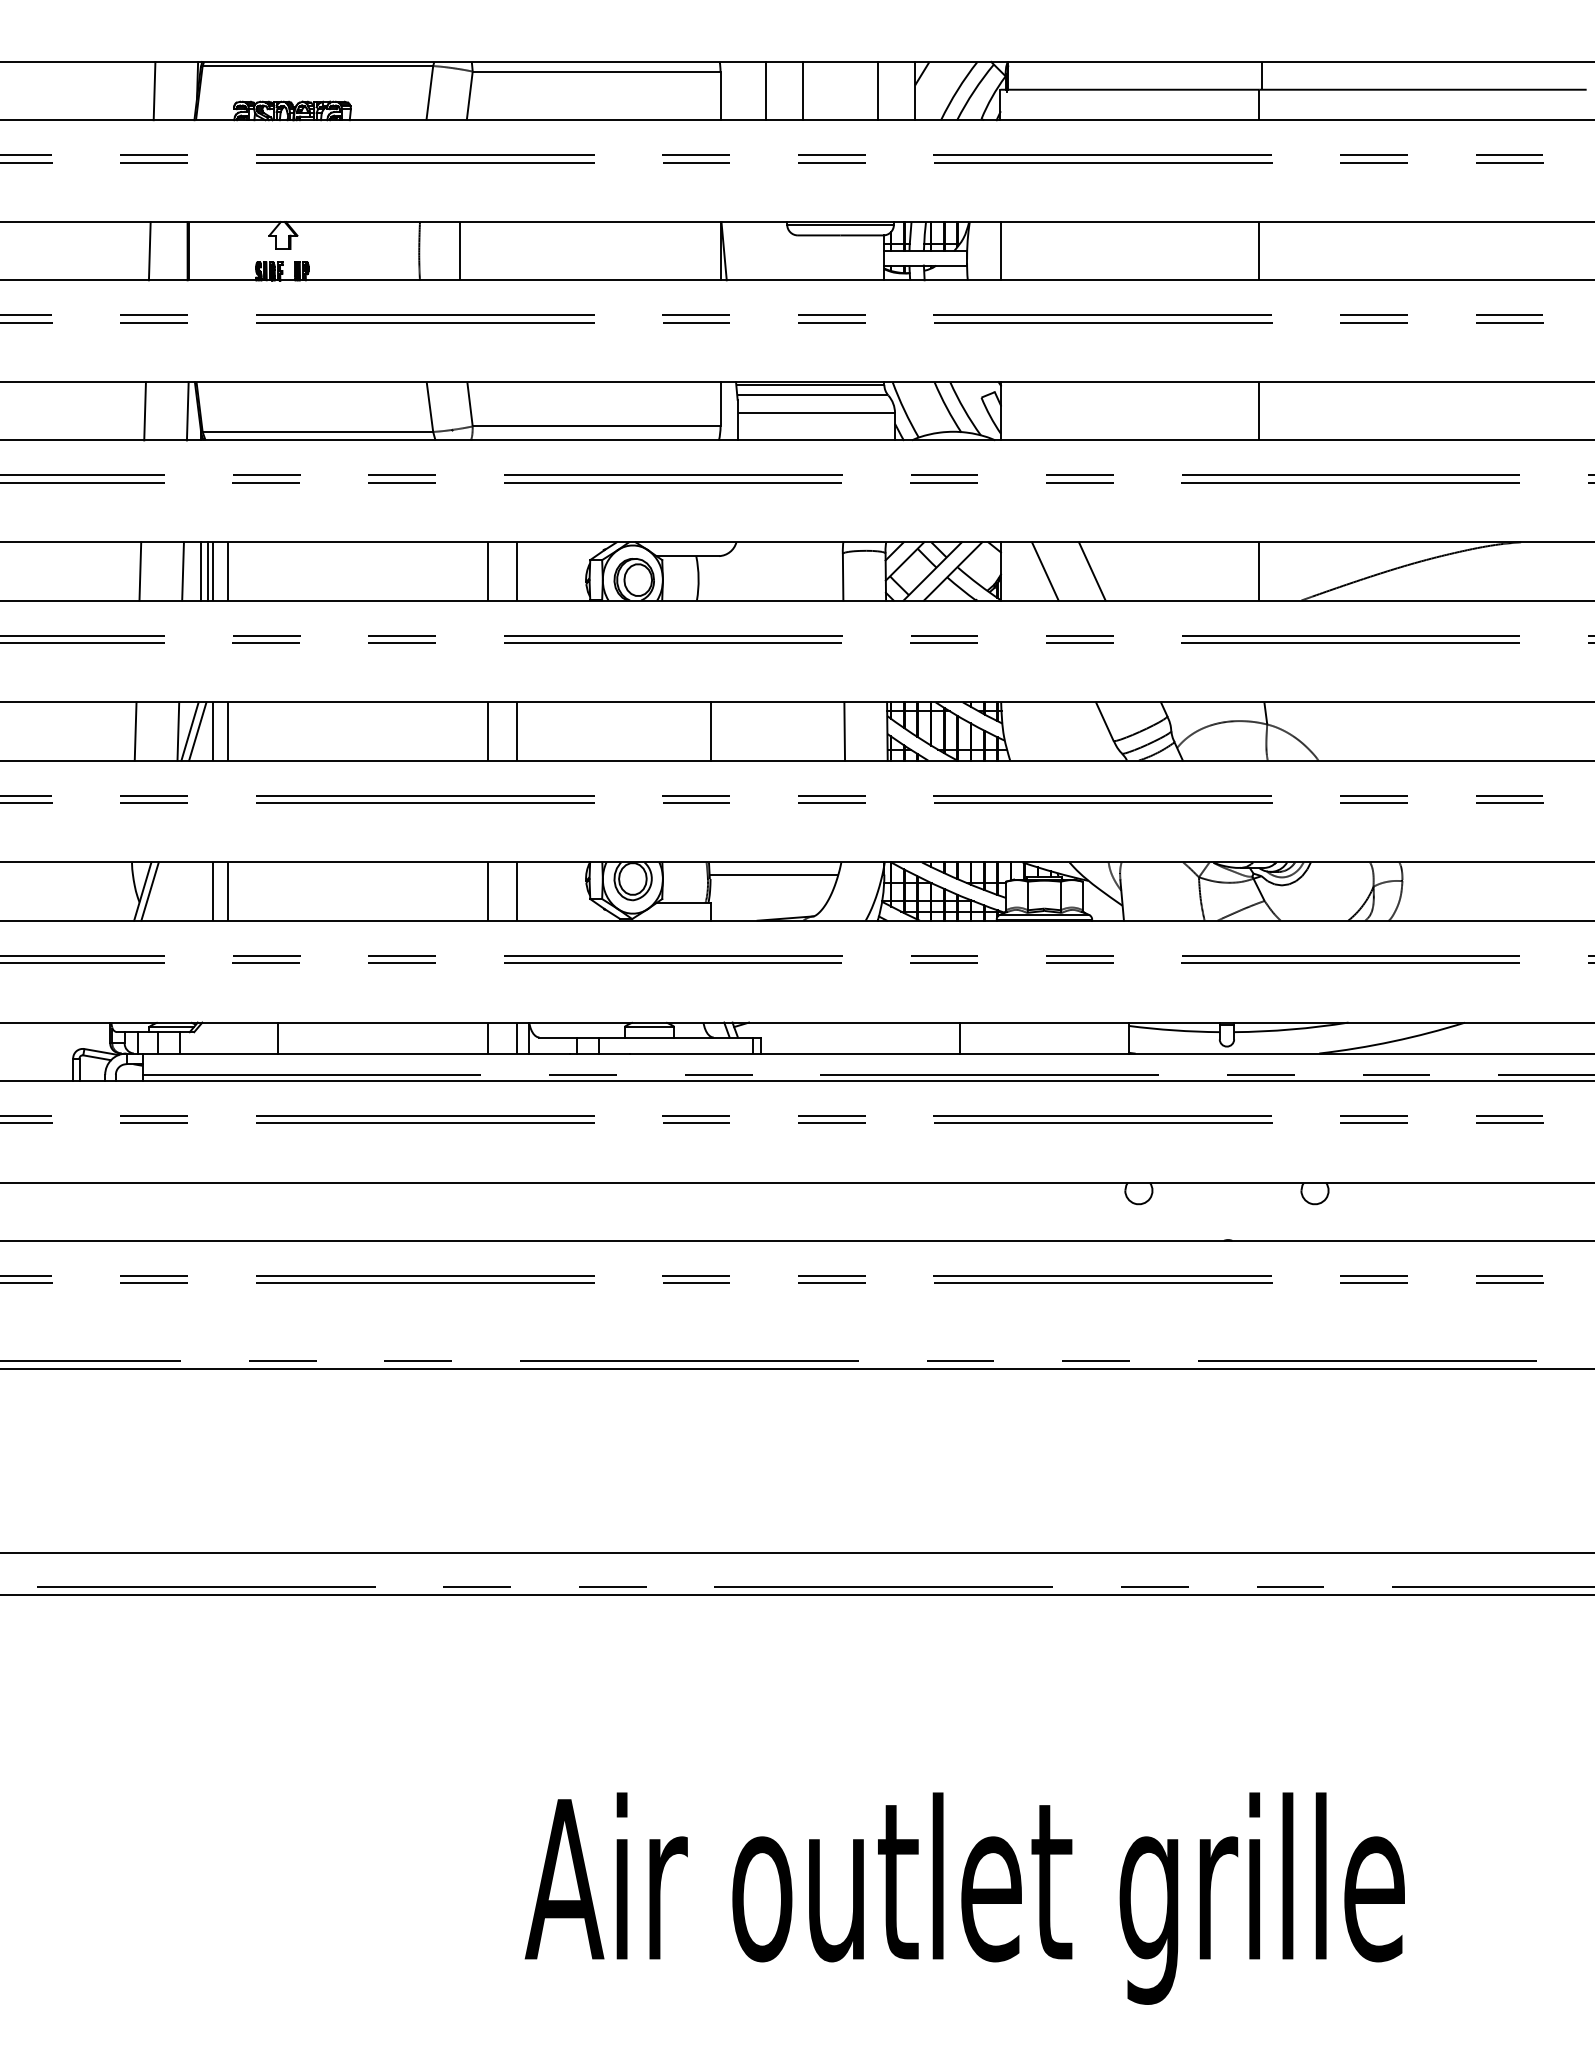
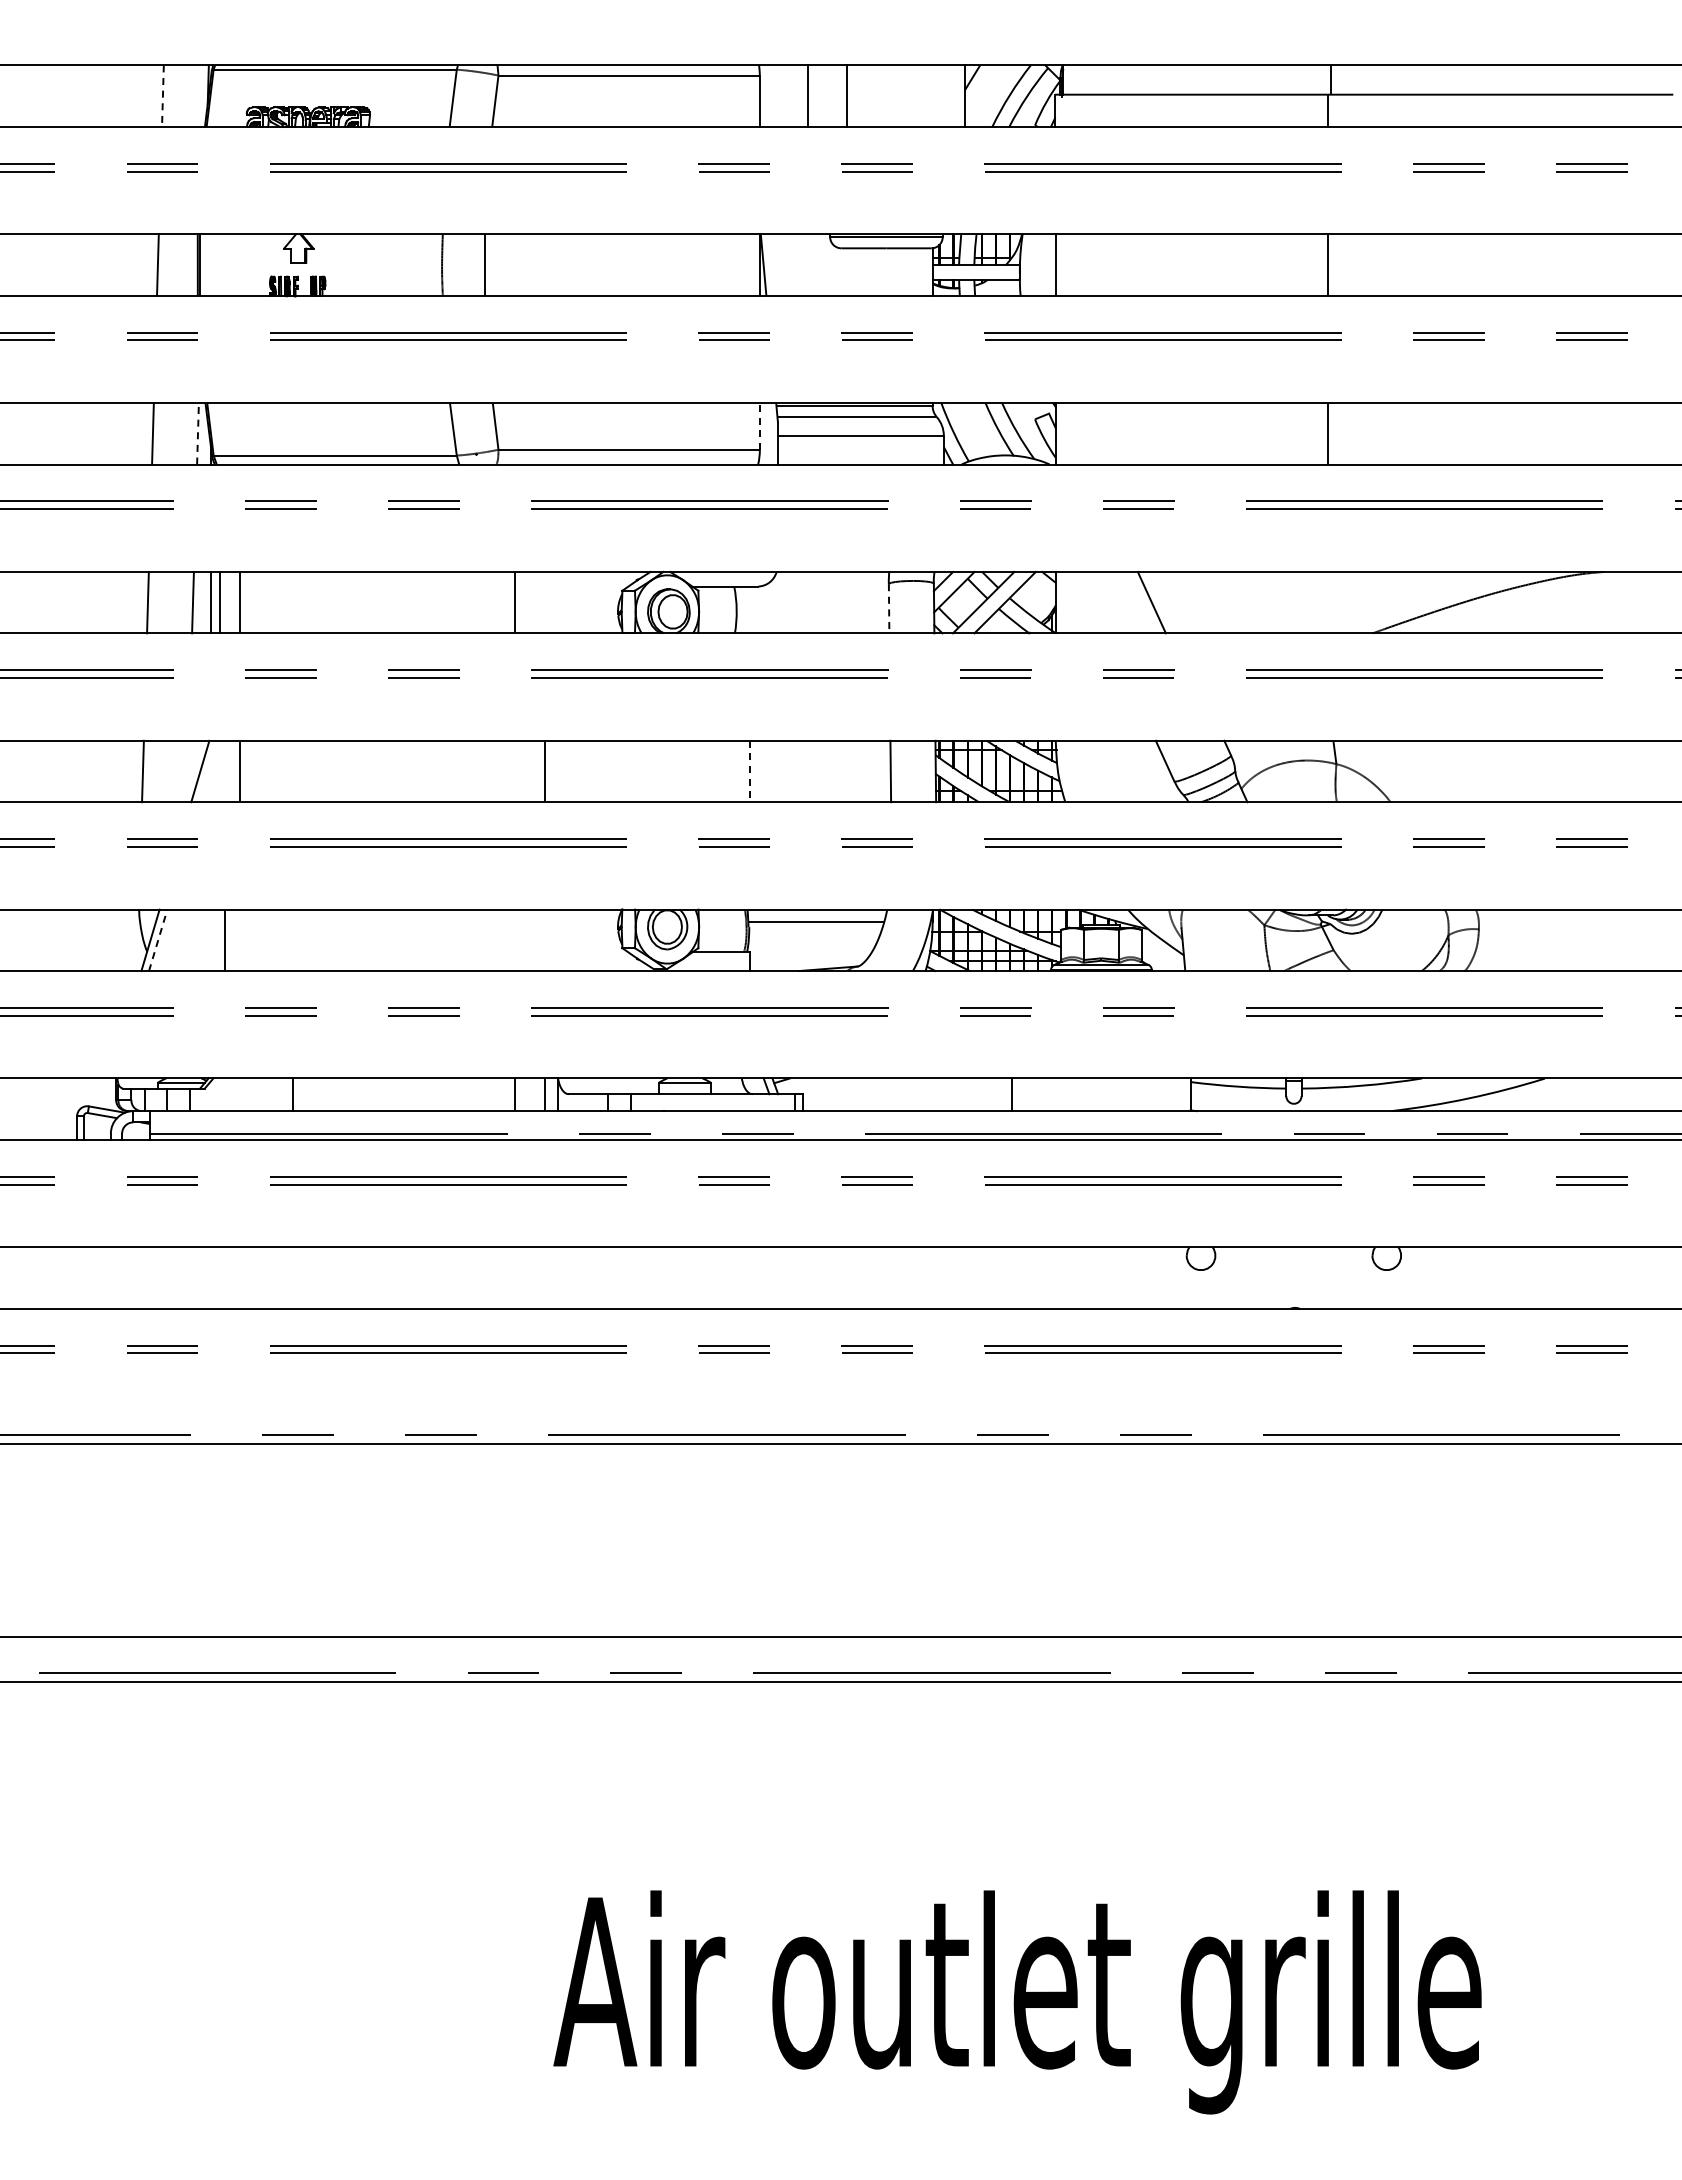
line: (877, 90) -> (925, 95), removed
line: (154, 91) -> (162, 96), solid -> dashed
line: (720, 403) -> (759, 425), solid -> dashed
line: (188, 411) -> (198, 433), solid -> dashed
line: (212, 571) -> (224, 602), removed
line: (517, 571) -> (545, 602), removed
line: (1045, 571) -> (1102, 602), removed
line: (1259, 571) -> (1328, 602), removed
line: (843, 576) -> (889, 608), solid -> dashed
line: (177, 731) -> (187, 771), removed
line: (197, 731) -> (208, 771), removed
line: (212, 731) -> (224, 771), removed
line: (487, 731) -> (514, 771), removed
line: (711, 731) -> (750, 771), solid -> dashed
line: (150, 890) -> (158, 939), solid -> dashed
line: (227, 891) -> (239, 940), removed
line: (487, 891) -> (514, 940), removed
line: (517, 891) -> (545, 940), removed

